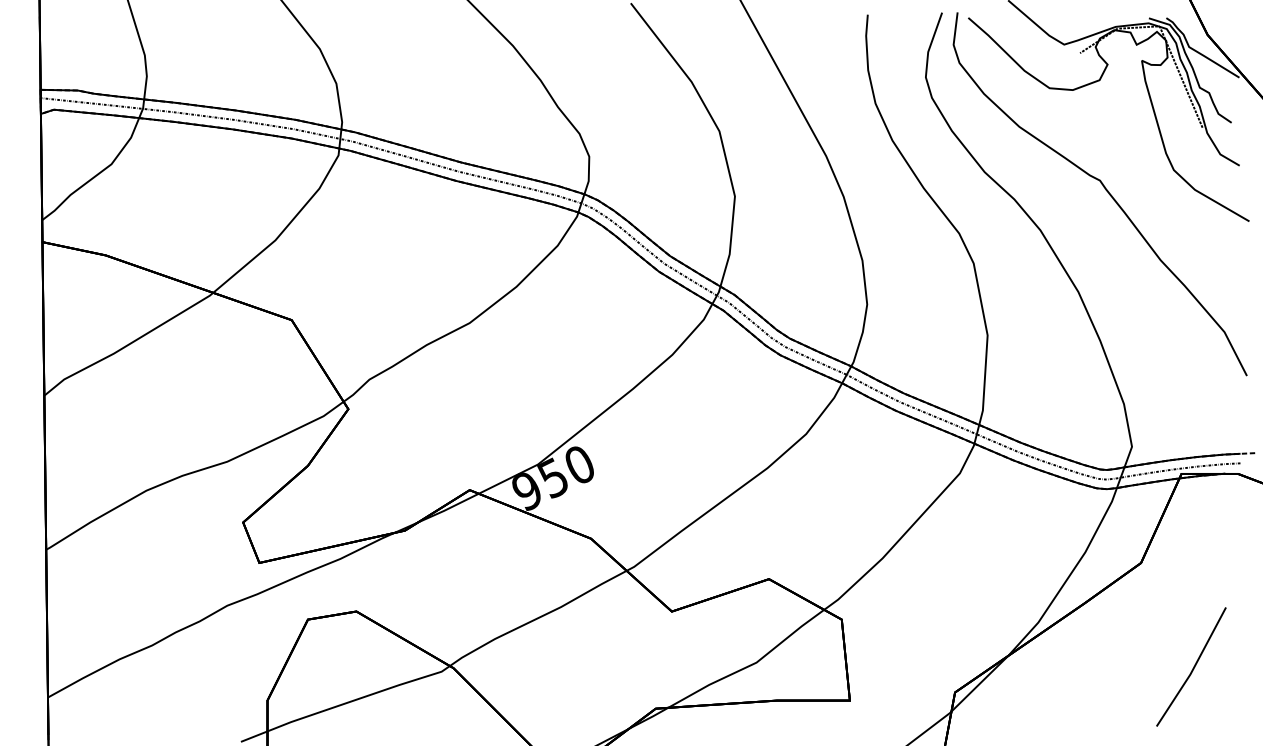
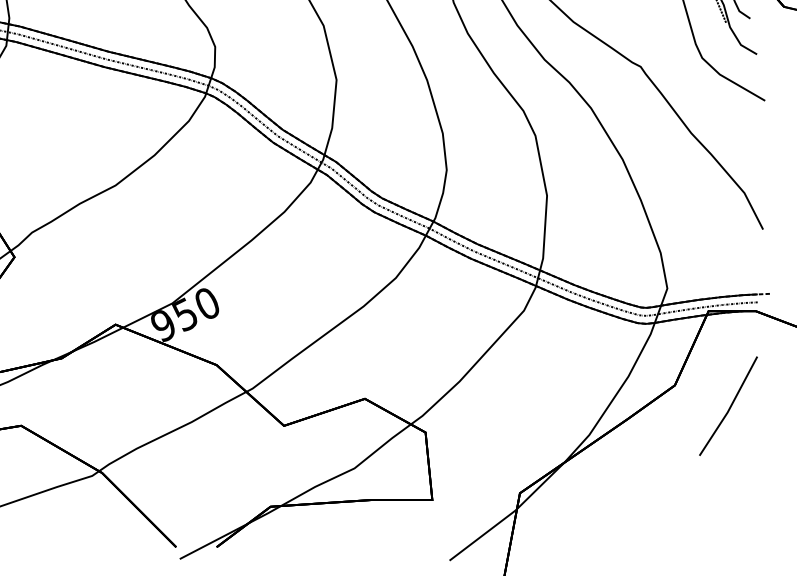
line: (1193, 666) -> (730, 405), moved

